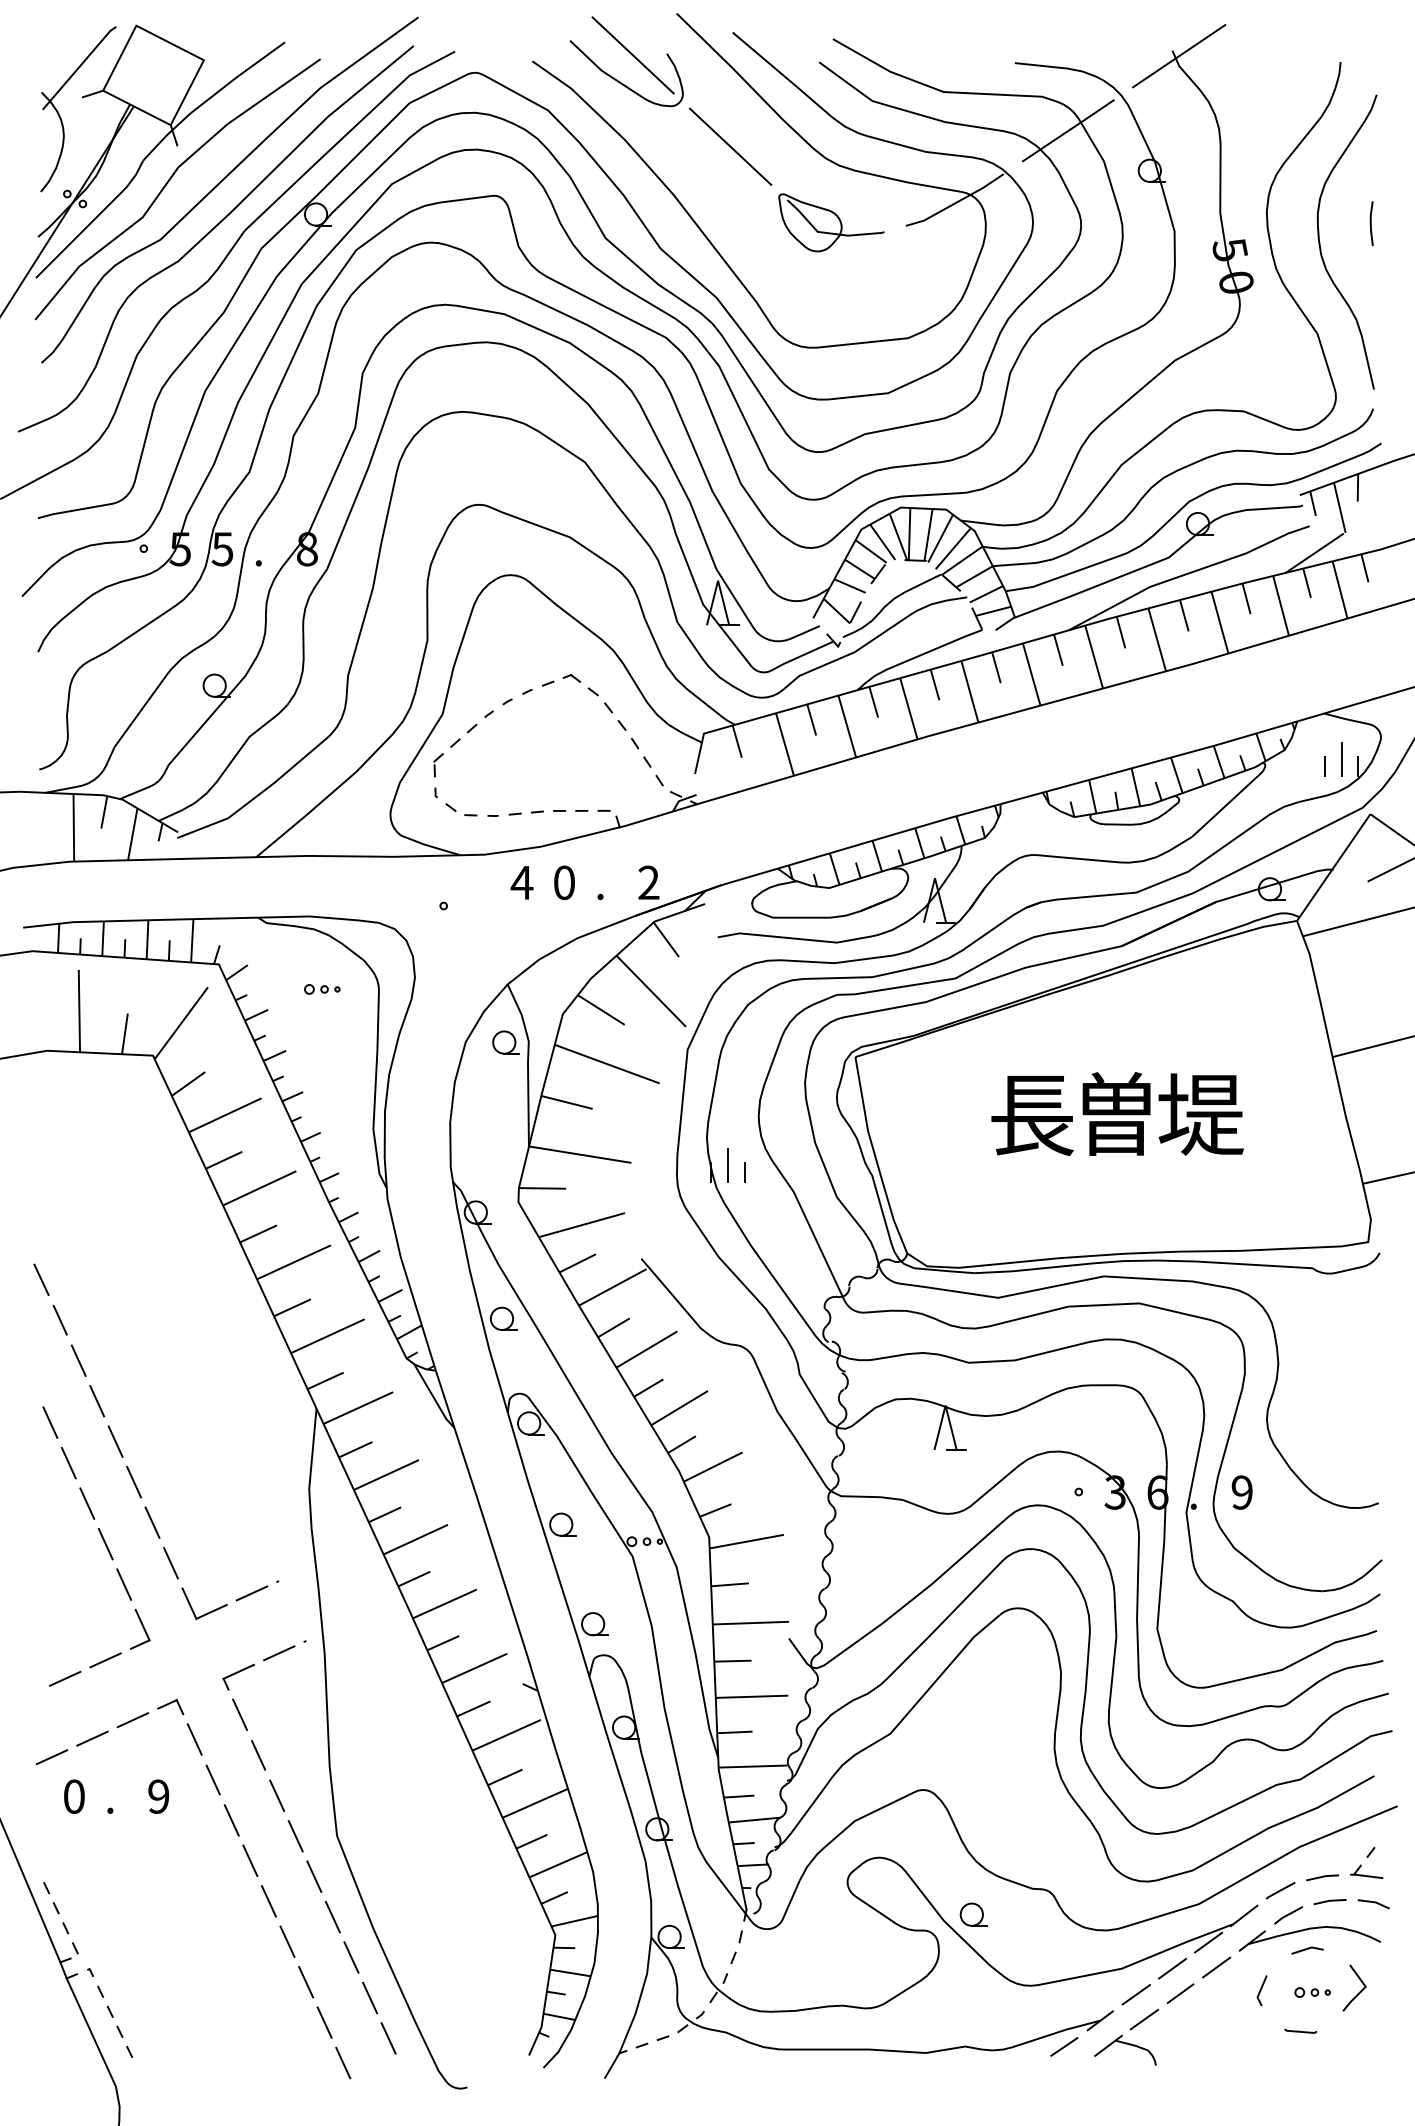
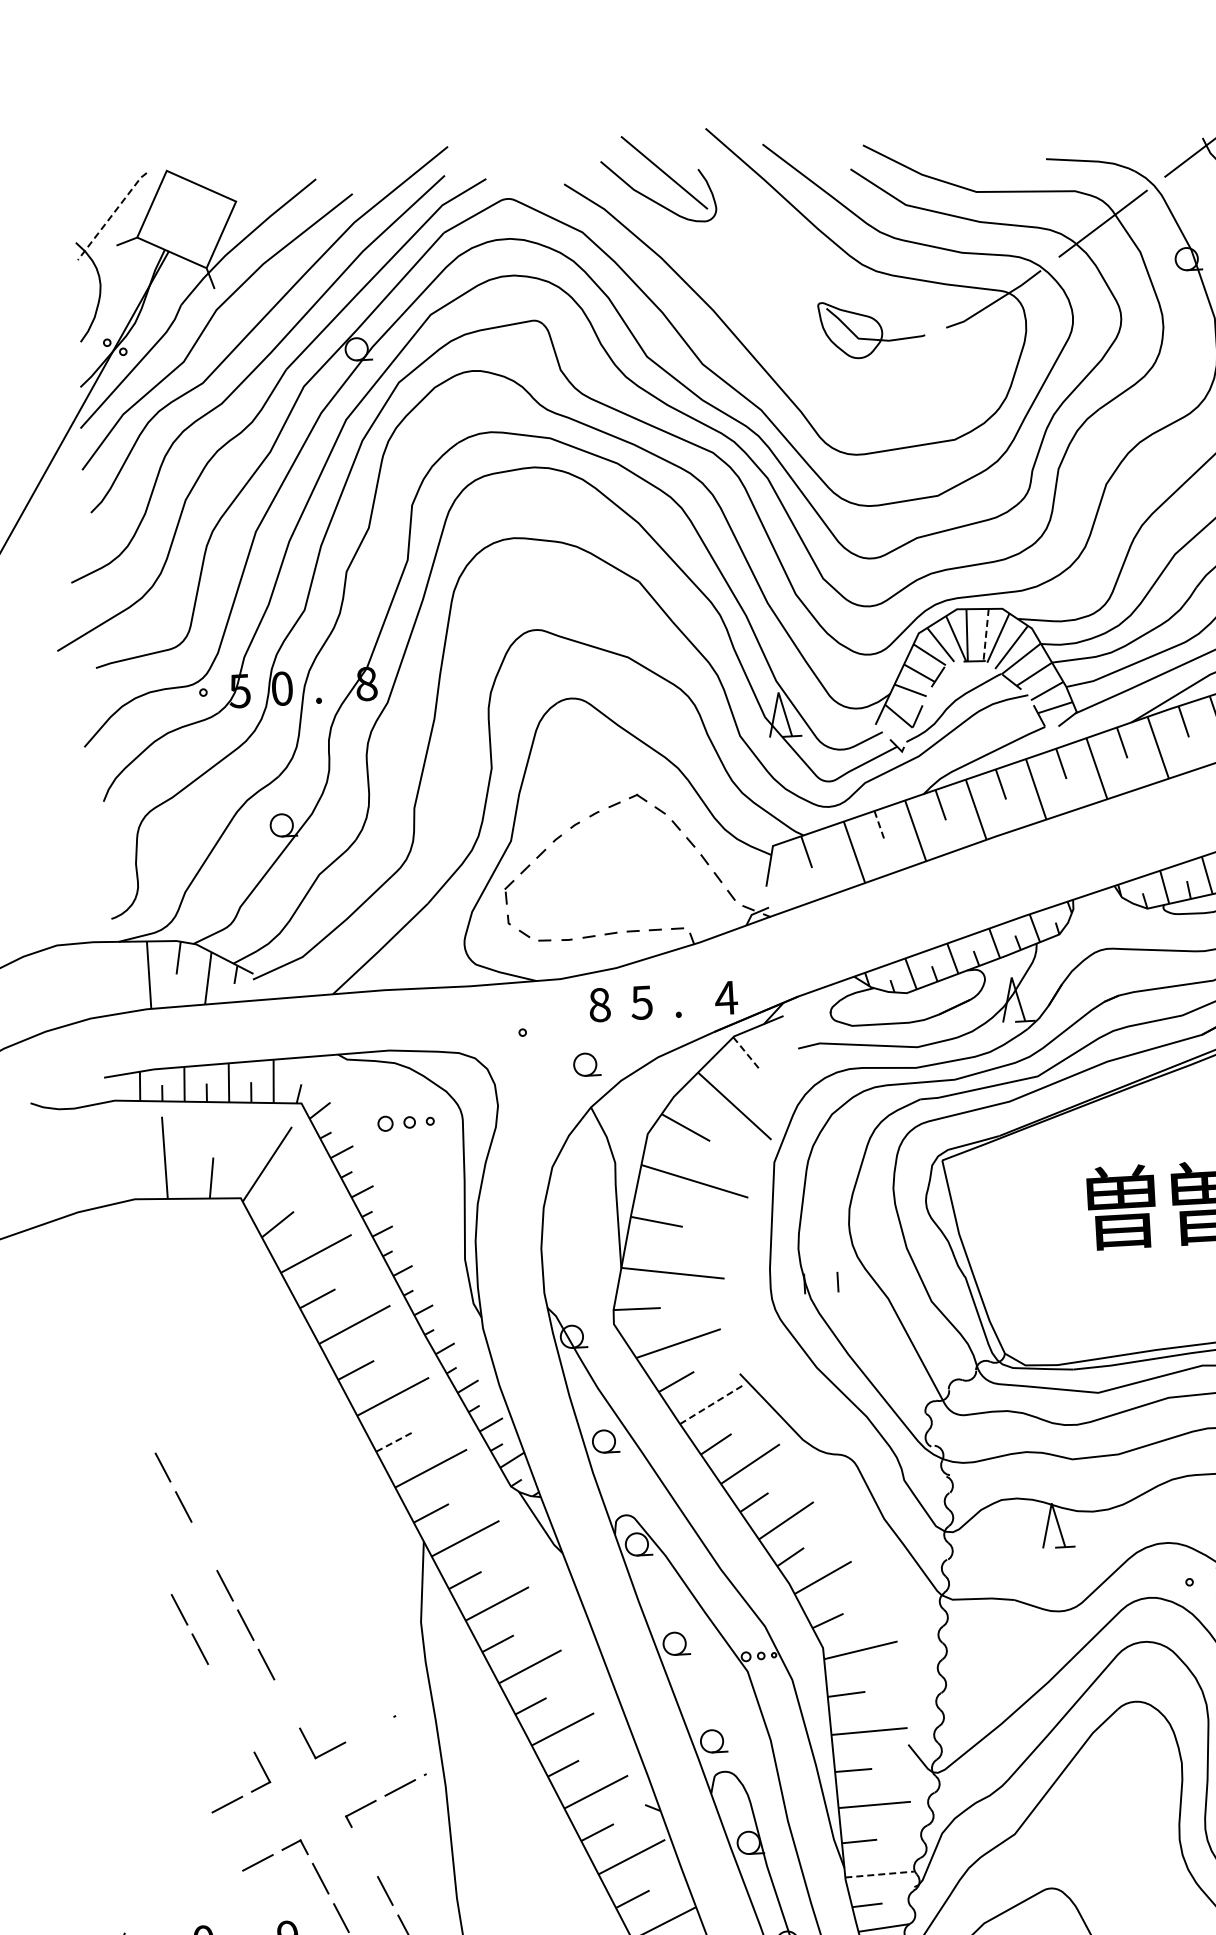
line: (79, 67) -> (112, 215), solid -> dashed
line: (730, 146) -> (766, 258), removed
line: (928, 535) -> (986, 635), solid -> dashed
text: (222, 549) -> (281, 689), 5 -> 0
line: (811, 720) -> (879, 826), solid -> dashed
text: (521, 882) -> (599, 1004), 4 -> 8
text: (563, 882) -> (641, 1002), 0 -> 5
text: (648, 882) -> (725, 997), 2 -> 4
line: (666, 940) -> (747, 1054), solid -> dashed
part: (322, 989) -> (406, 1122), size x1.6
part: (505, 1042) -> (586, 1064), moved
text: (1032, 1114) -> (1122, 1207), 長 -> 曽
line: (727, 1165) -> (820, 1275), removed
line: (41, 1279) -> (142, 1427), removed
line: (613, 1287) -> (713, 1404), solid -> dashed
line: (292, 1307) -> (394, 1441), solid -> dashed
line: (97, 1401) -> (204, 1546), removed
line: (50, 1422) -> (158, 1570), removed
line: (105, 1543) -> (220, 1687), removed
line: (170, 1563) -> (286, 1704), removed
line: (124, 1584) -> (241, 1727), removed
line: (251, 1593) -> (369, 1729), removed
line: (65, 1678) -> (188, 1825), removed
line: (240, 1714) -> (365, 1851), removed
line: (92, 1738) -> (218, 1883), removed
line: (51, 1757) -> (178, 1904), removed
line: (753, 1766) -> (880, 1874), solid -> dashed

